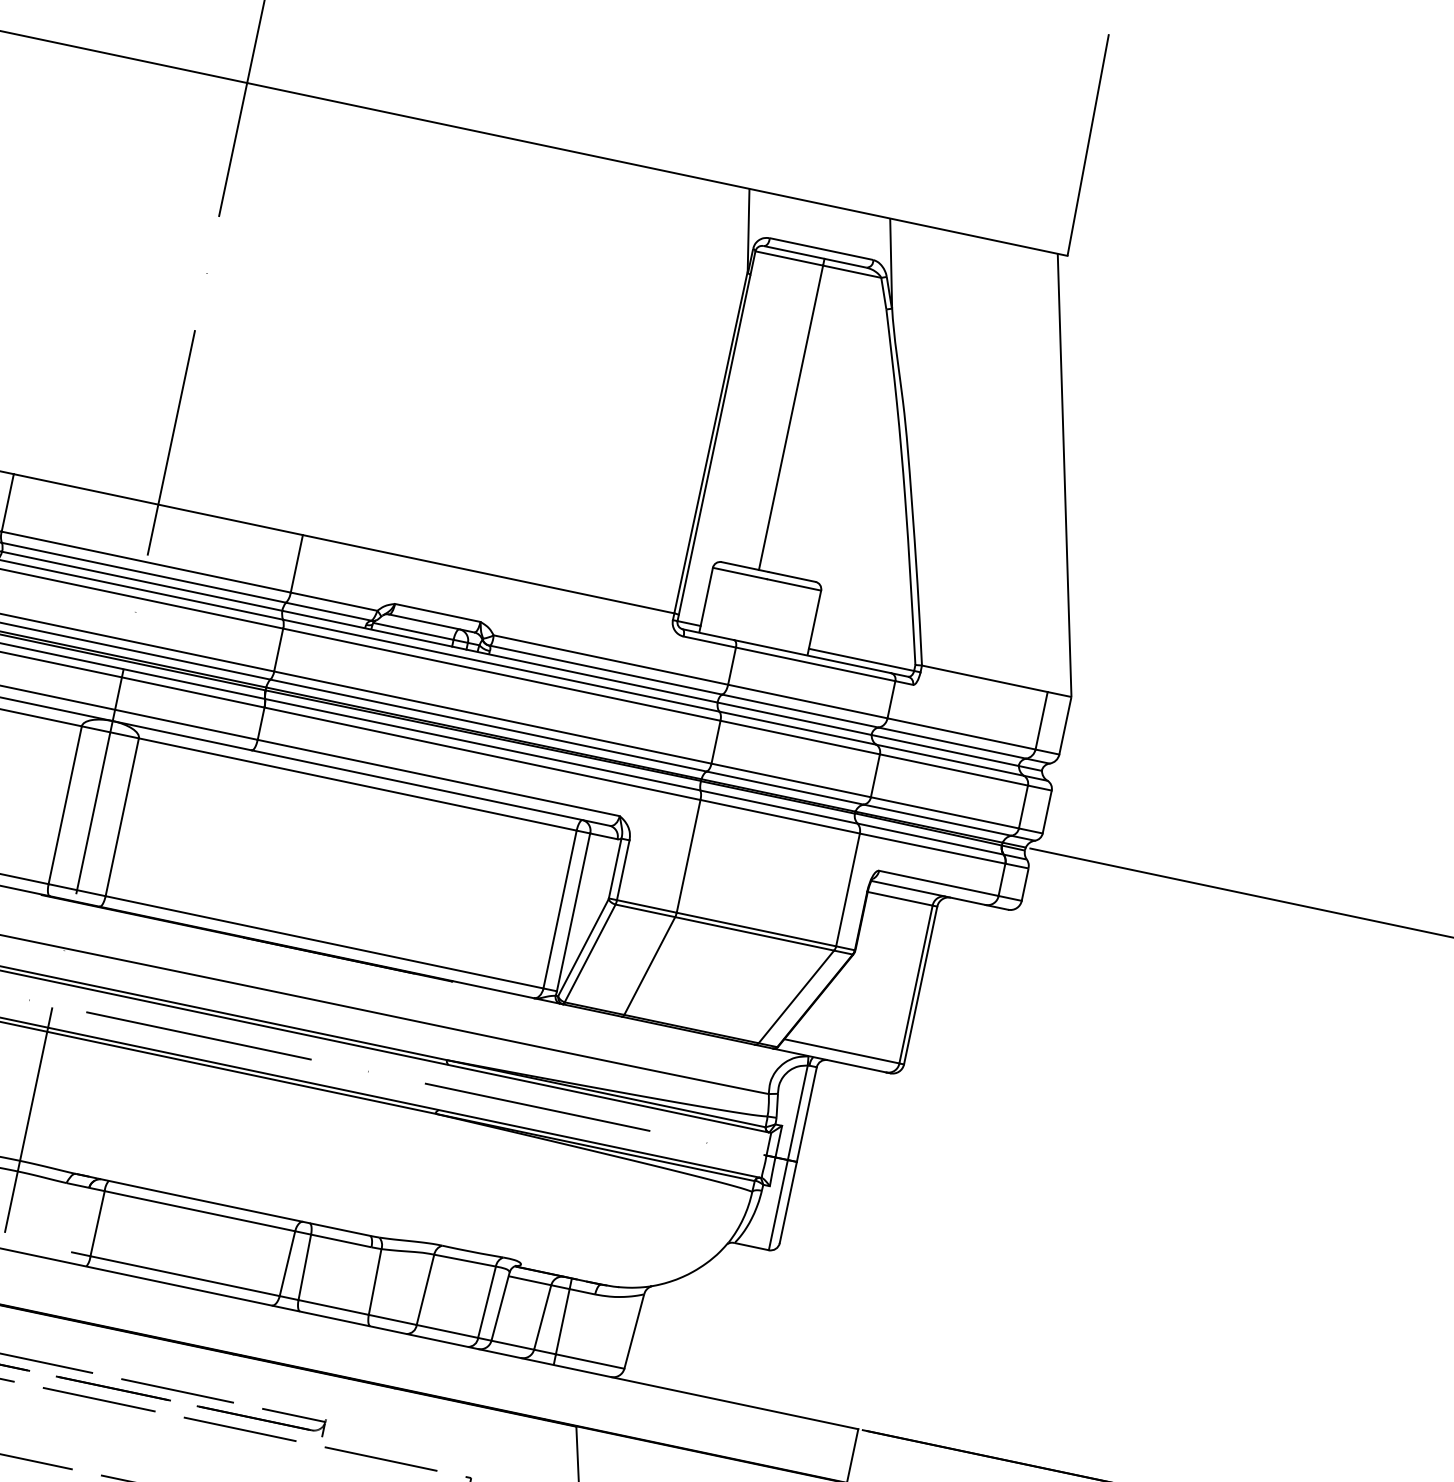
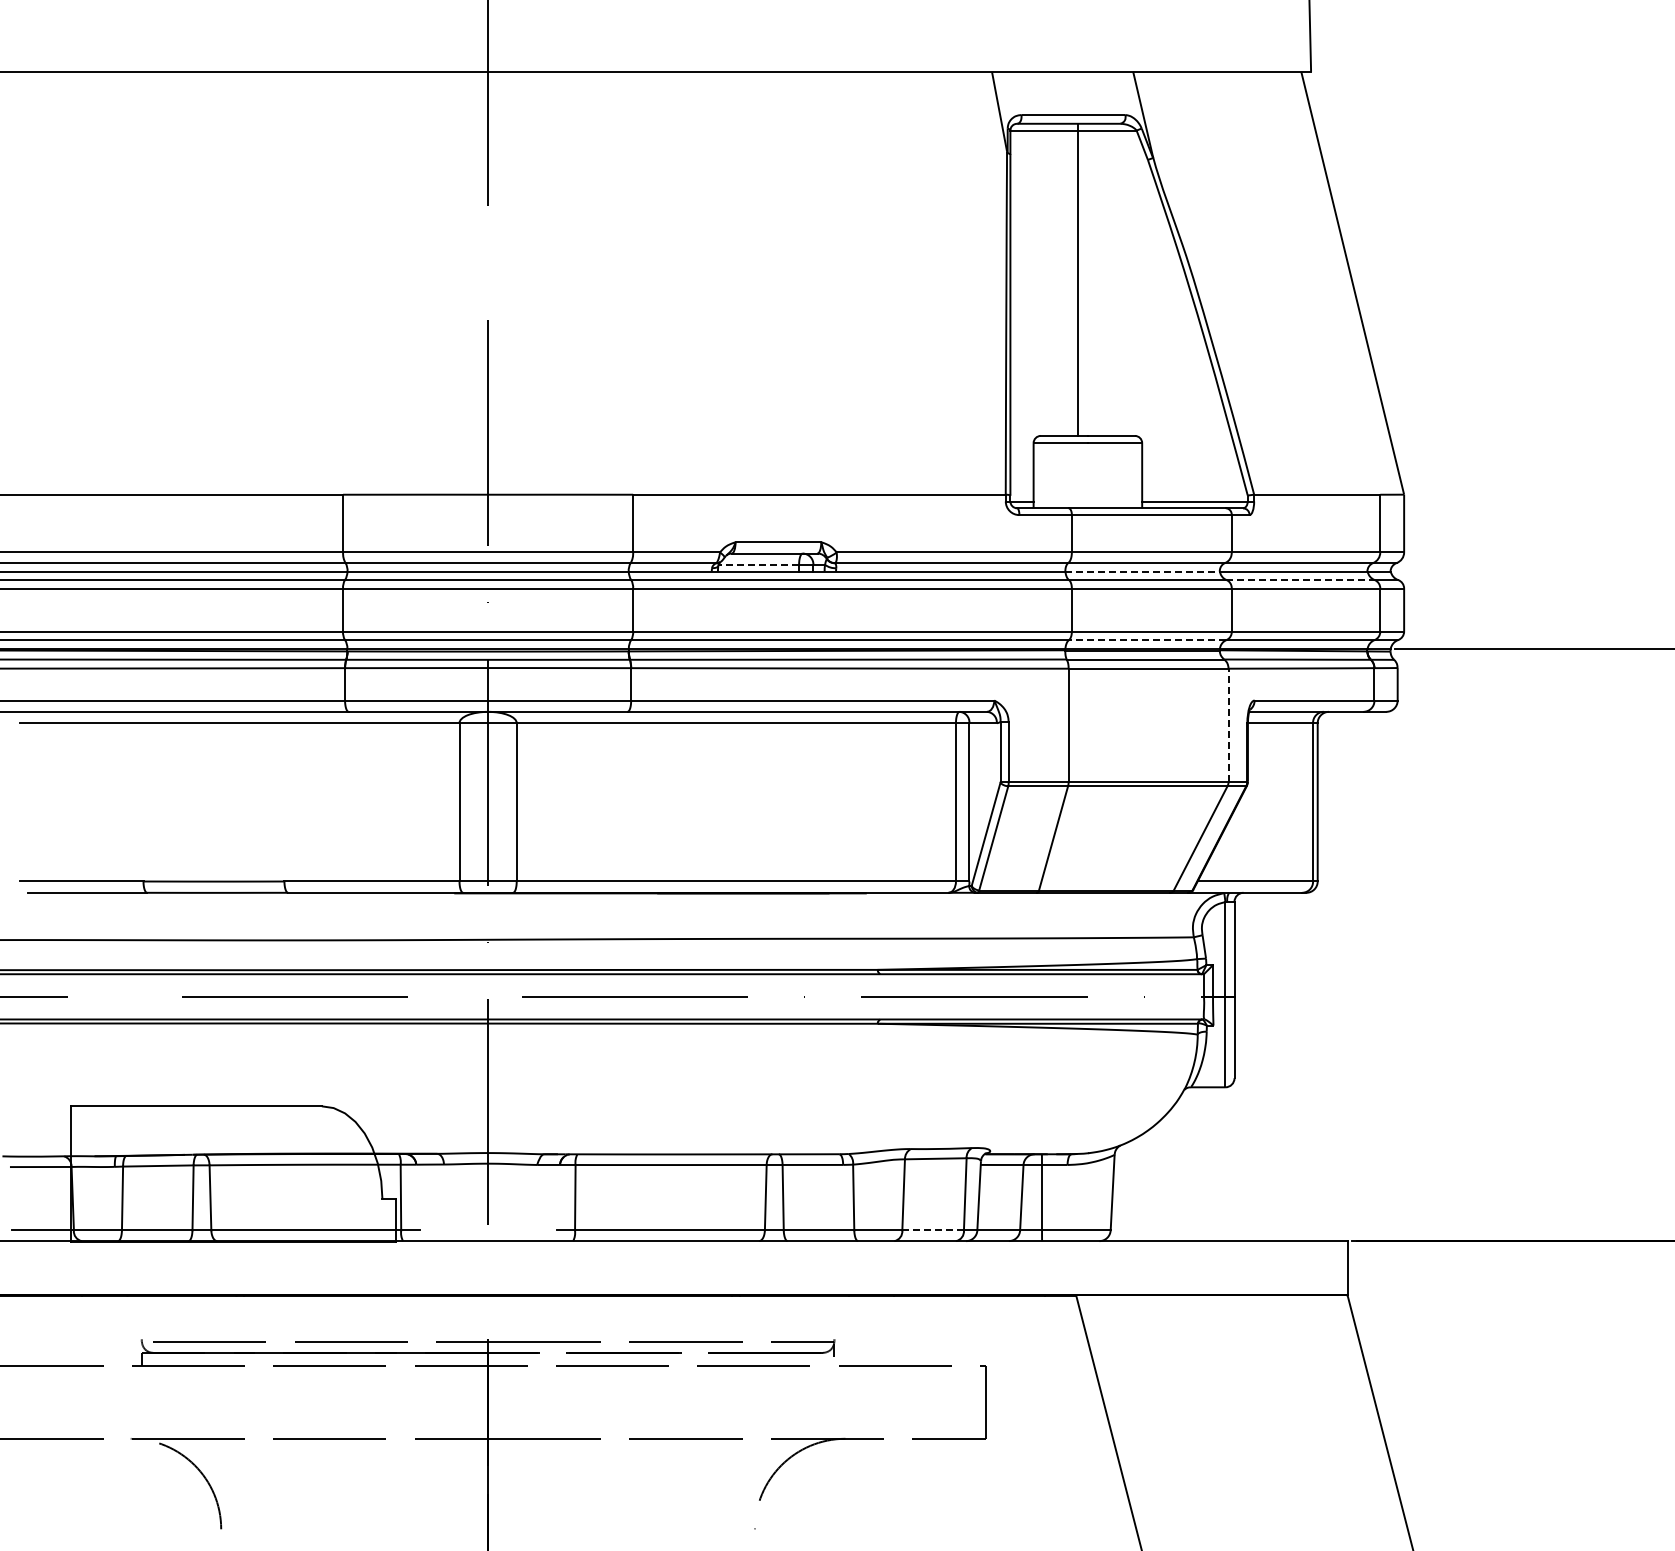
line: (413, 630) -> (758, 564), solid -> dashed
line: (795, 718) -> (1143, 571), solid -> dashed
line: (951, 760) -> (1301, 580), solid -> dashed
line: (785, 788) -> (1147, 640), solid -> dashed
line: (847, 890) -> (1228, 725), solid -> dashed
line: (447, 1331) -> (933, 1230), solid -> dashed

